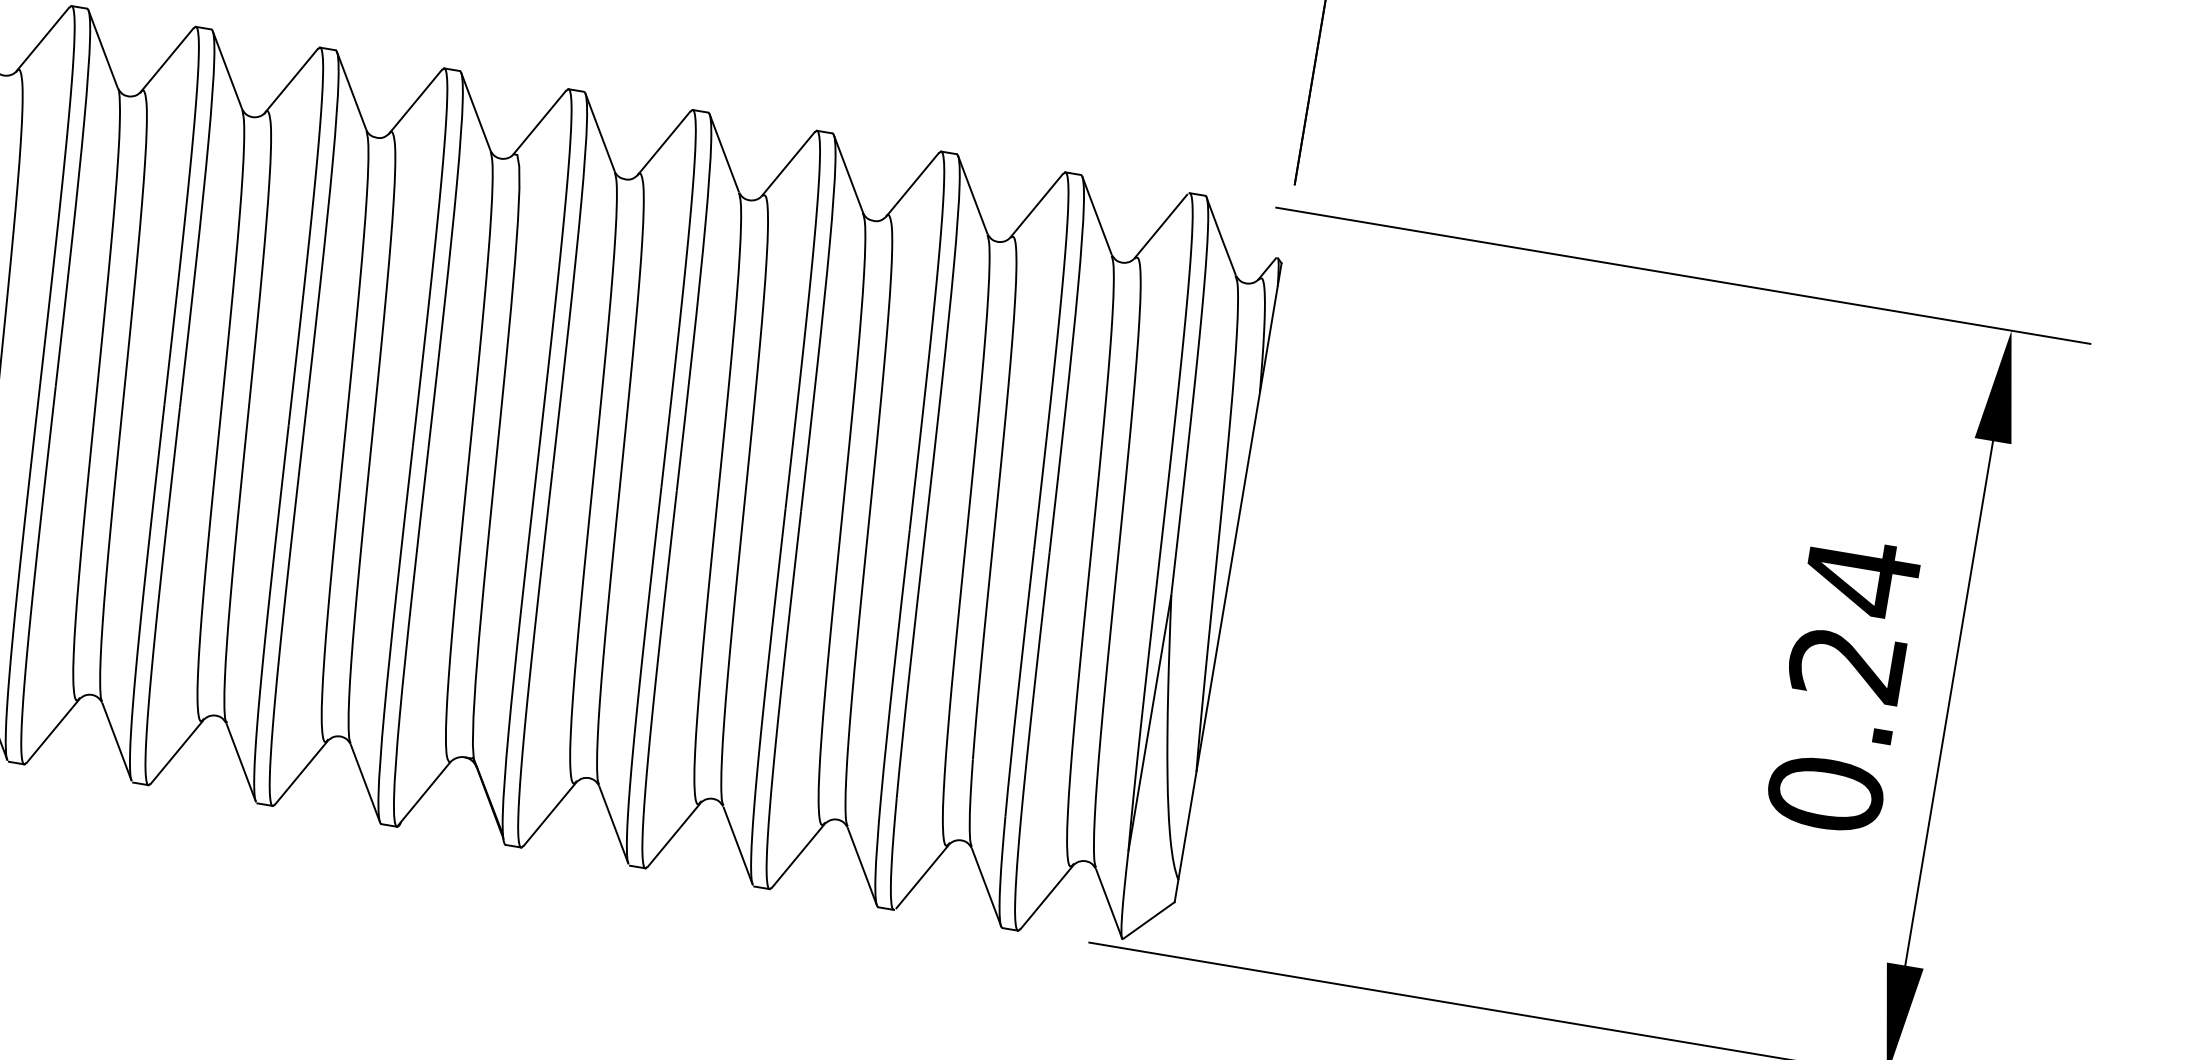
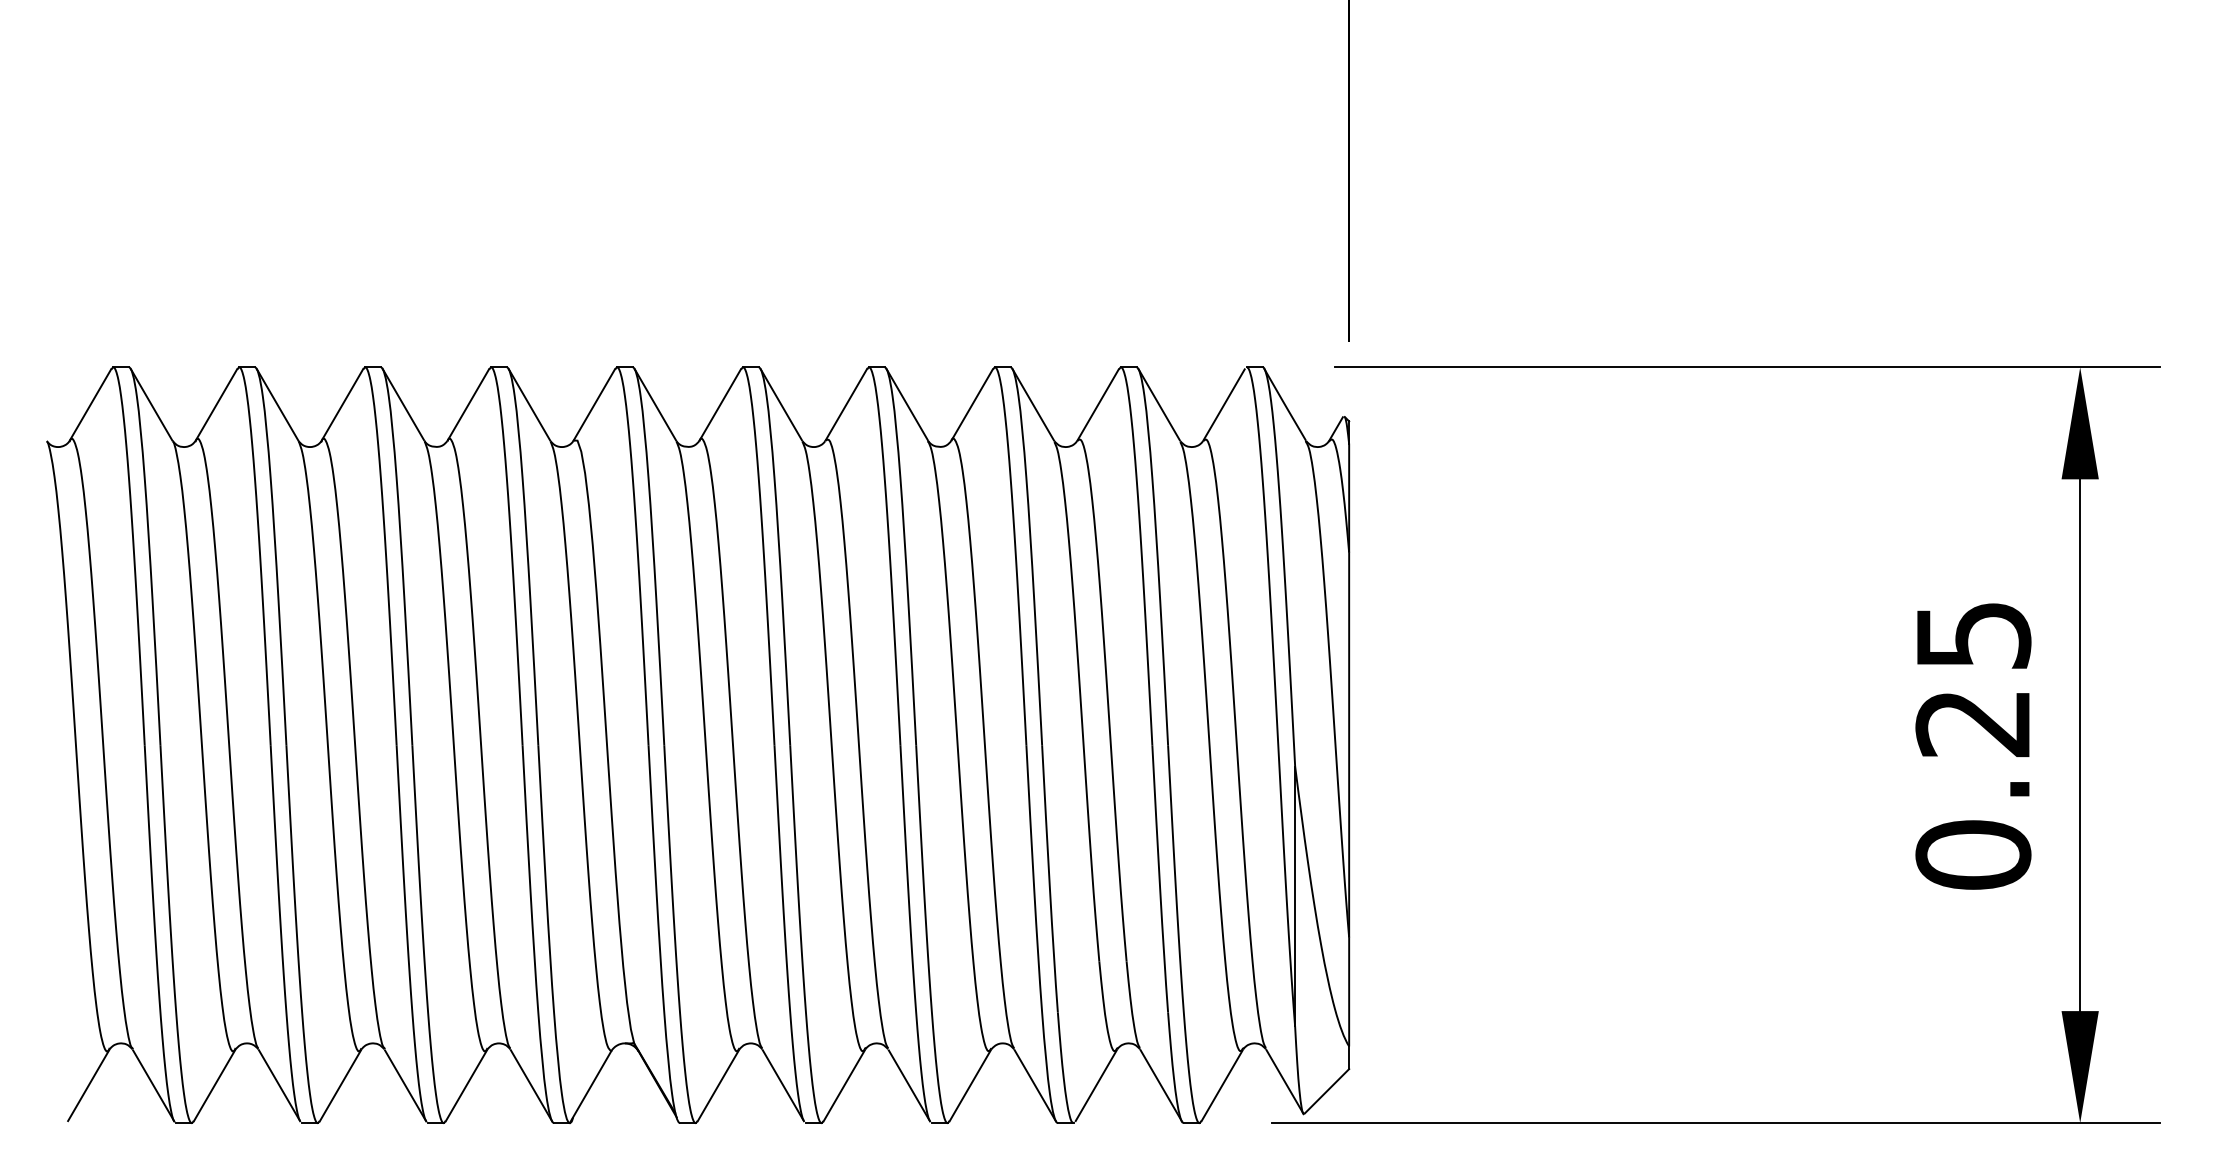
text: (1863, 577) -> (1974, 635), 0.24 -> 0.25

